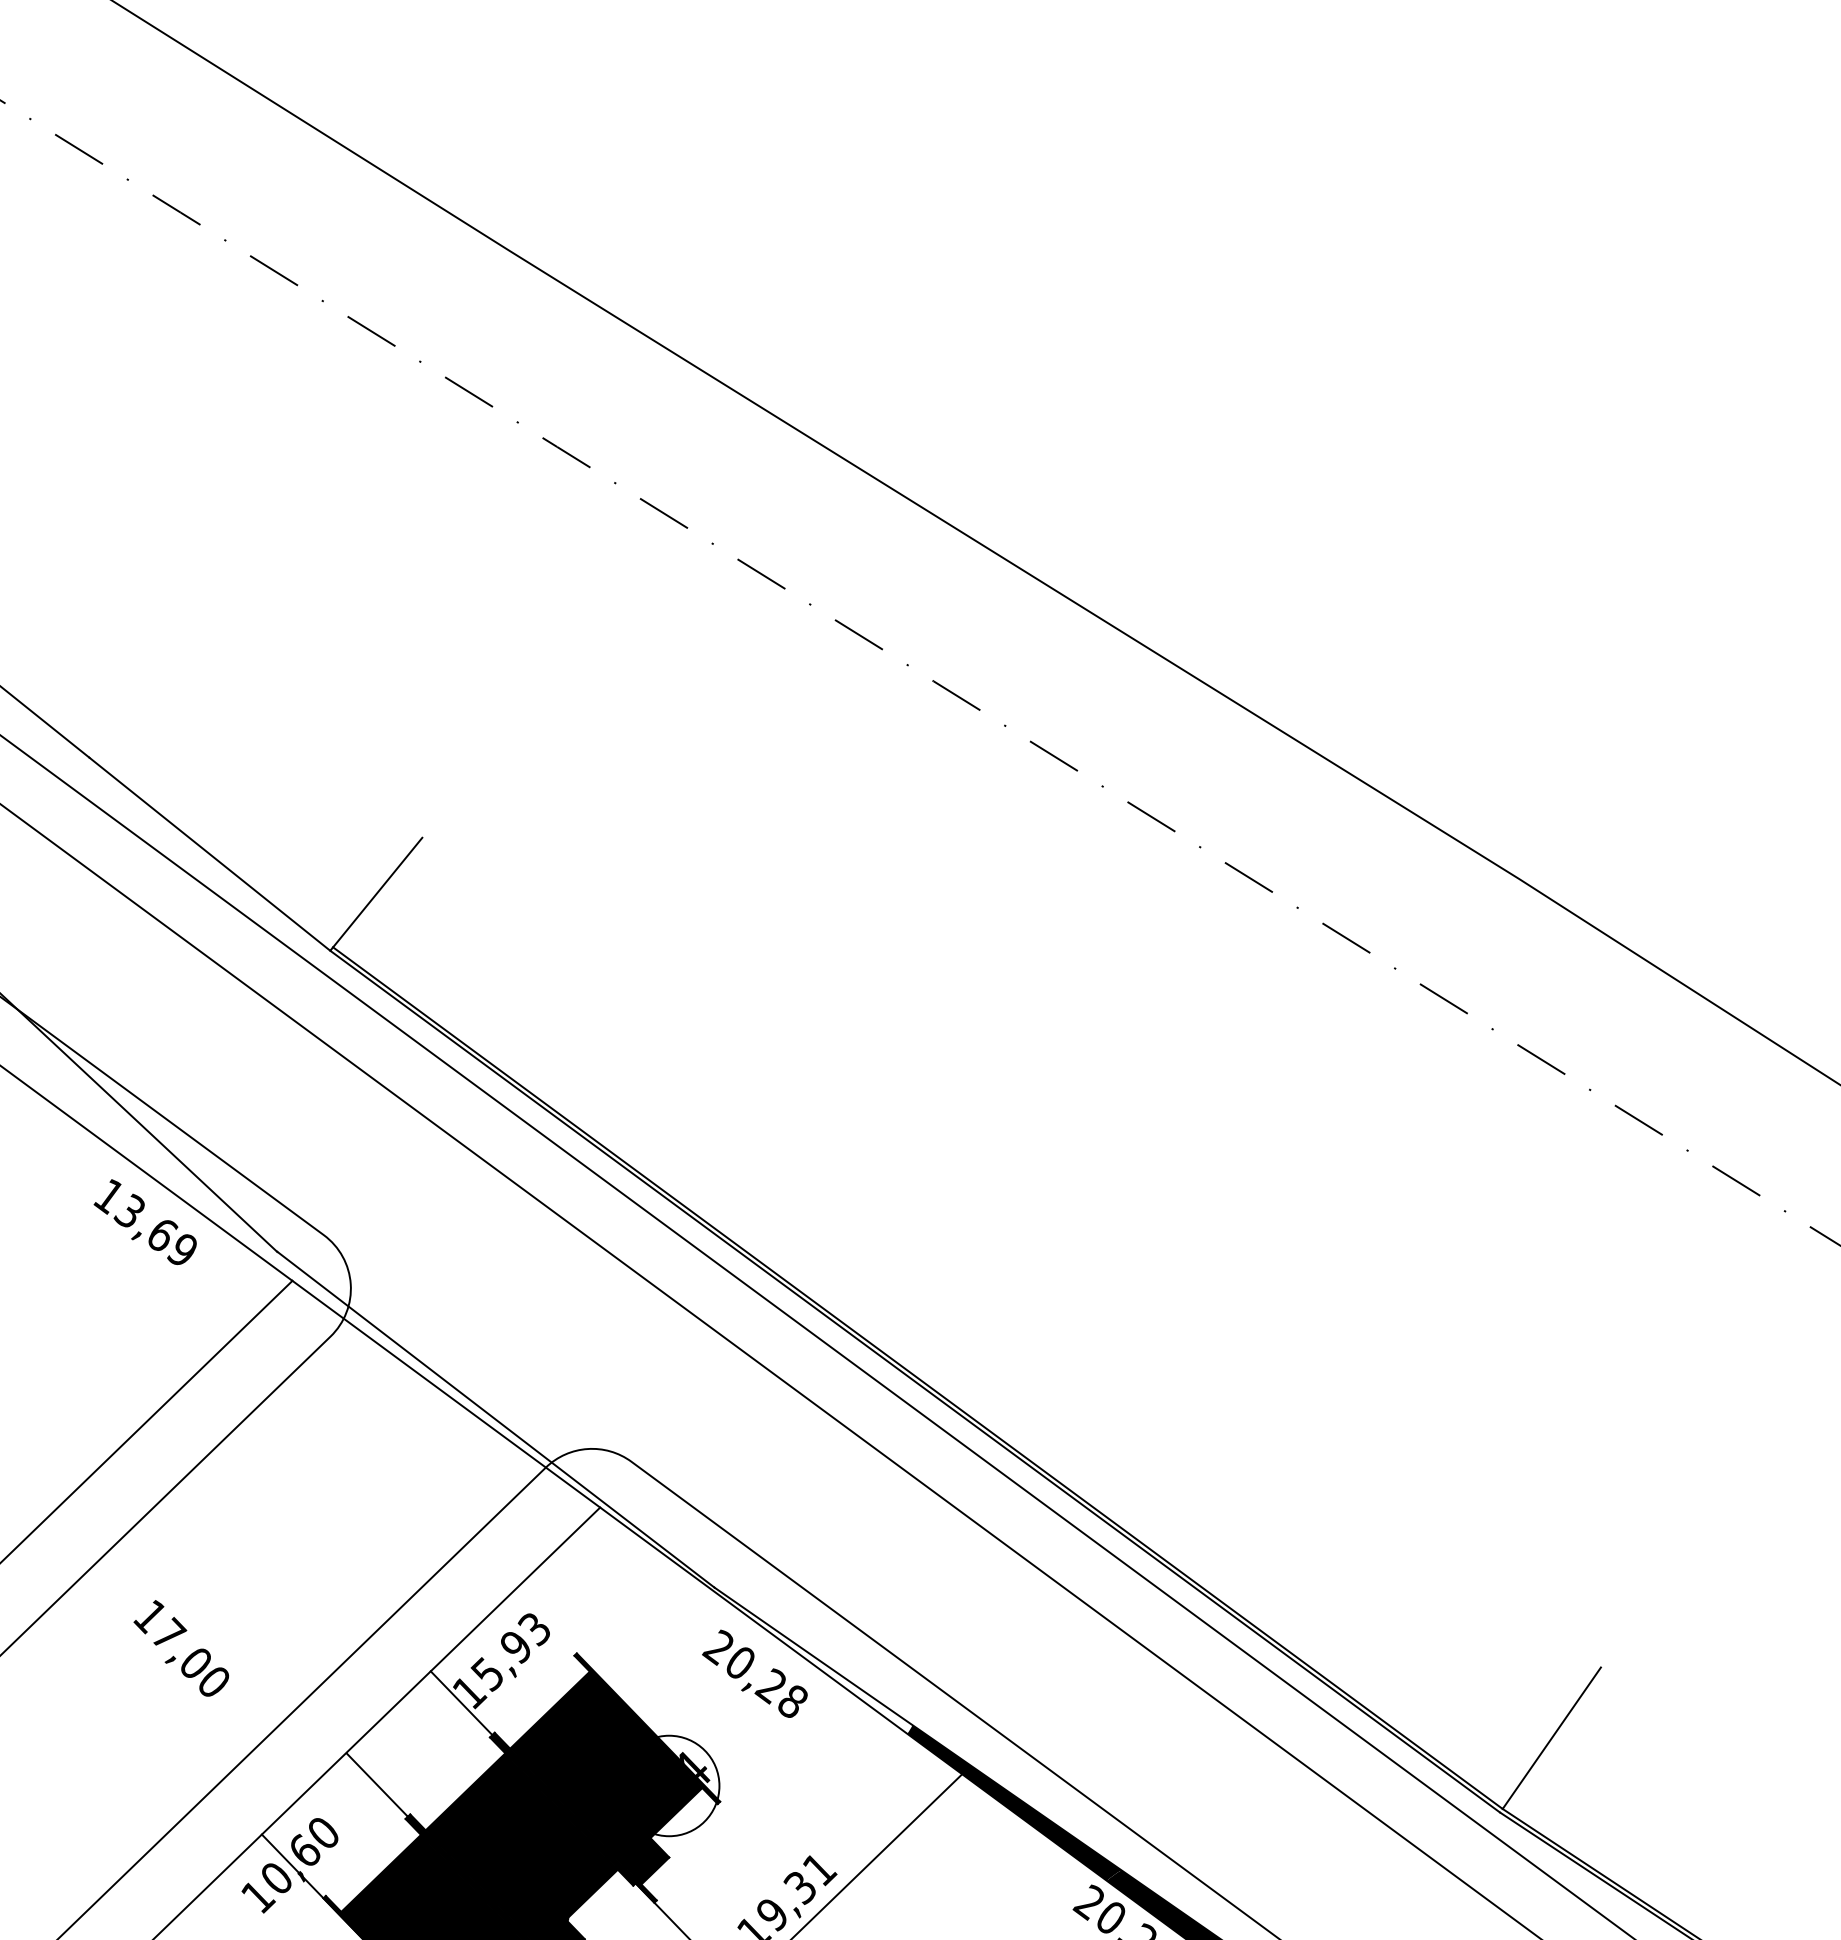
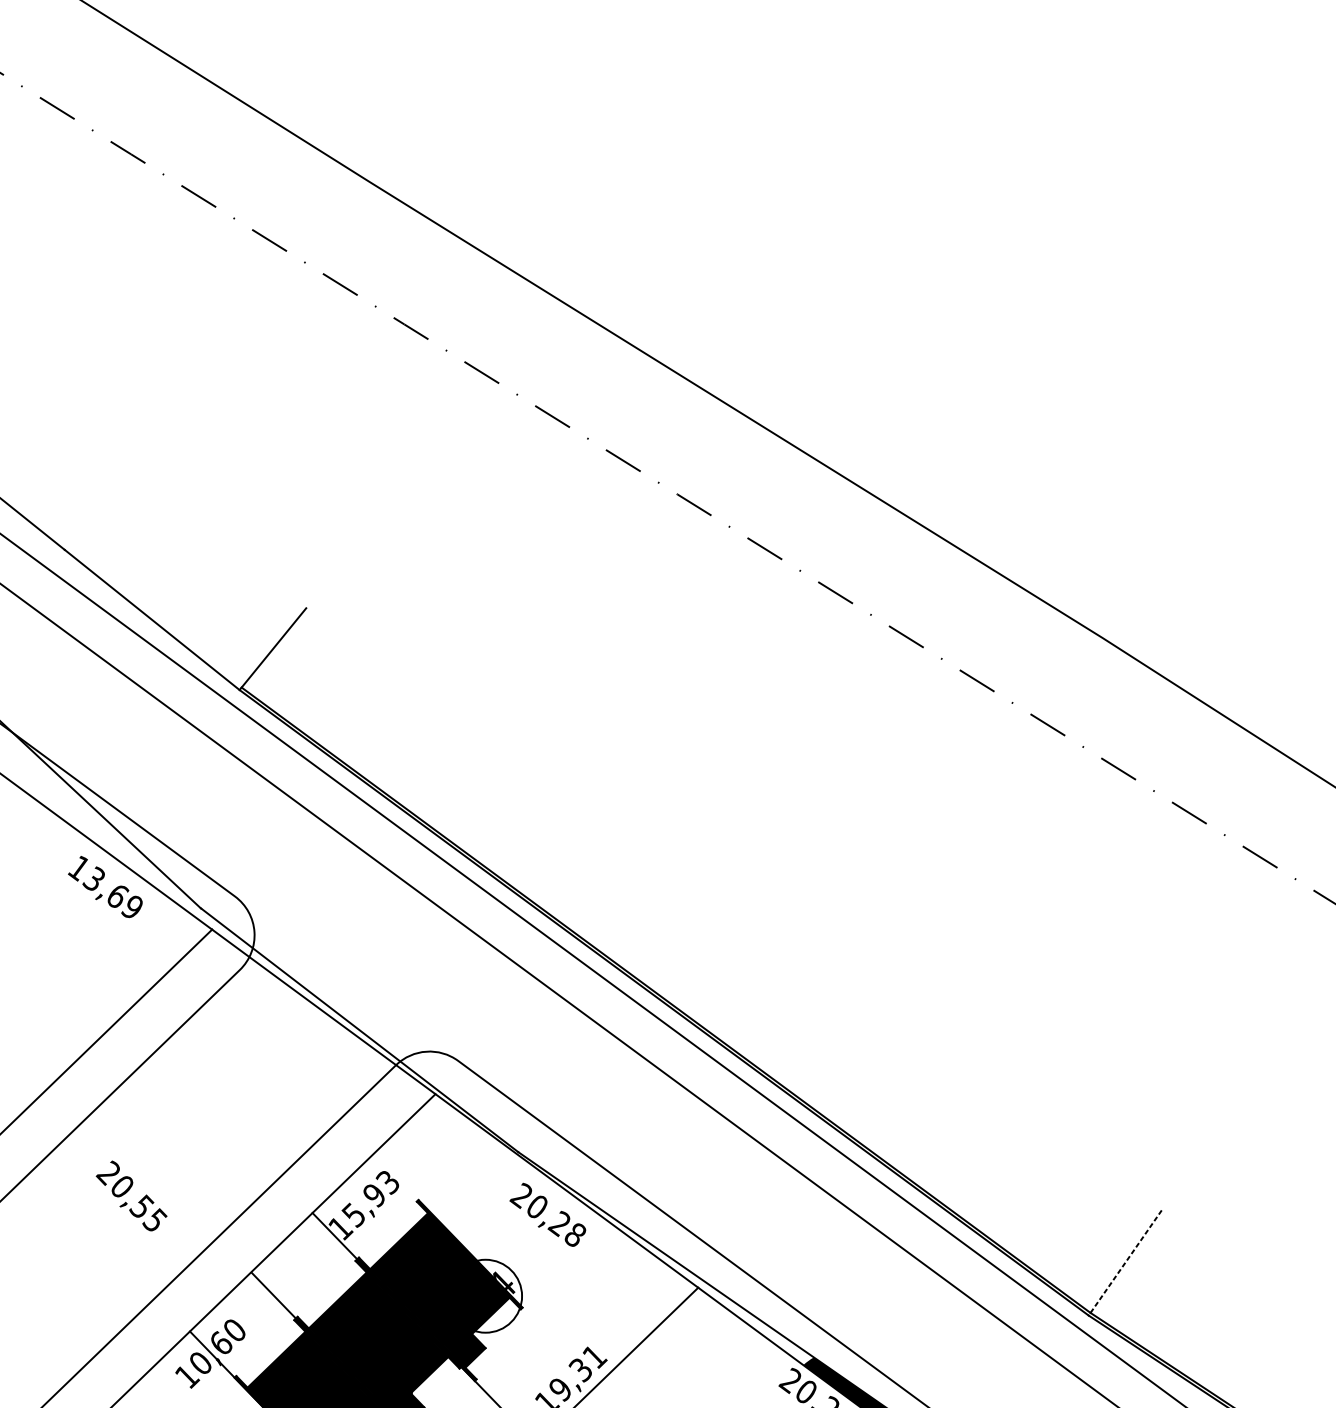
text: (181, 1647) -> (131, 1195), 17,00 -> 20,55
line: (1552, 1737) -> (1126, 1261), solid -> dashed
fill: (1014, 1802) -> (736, 1308), removed

